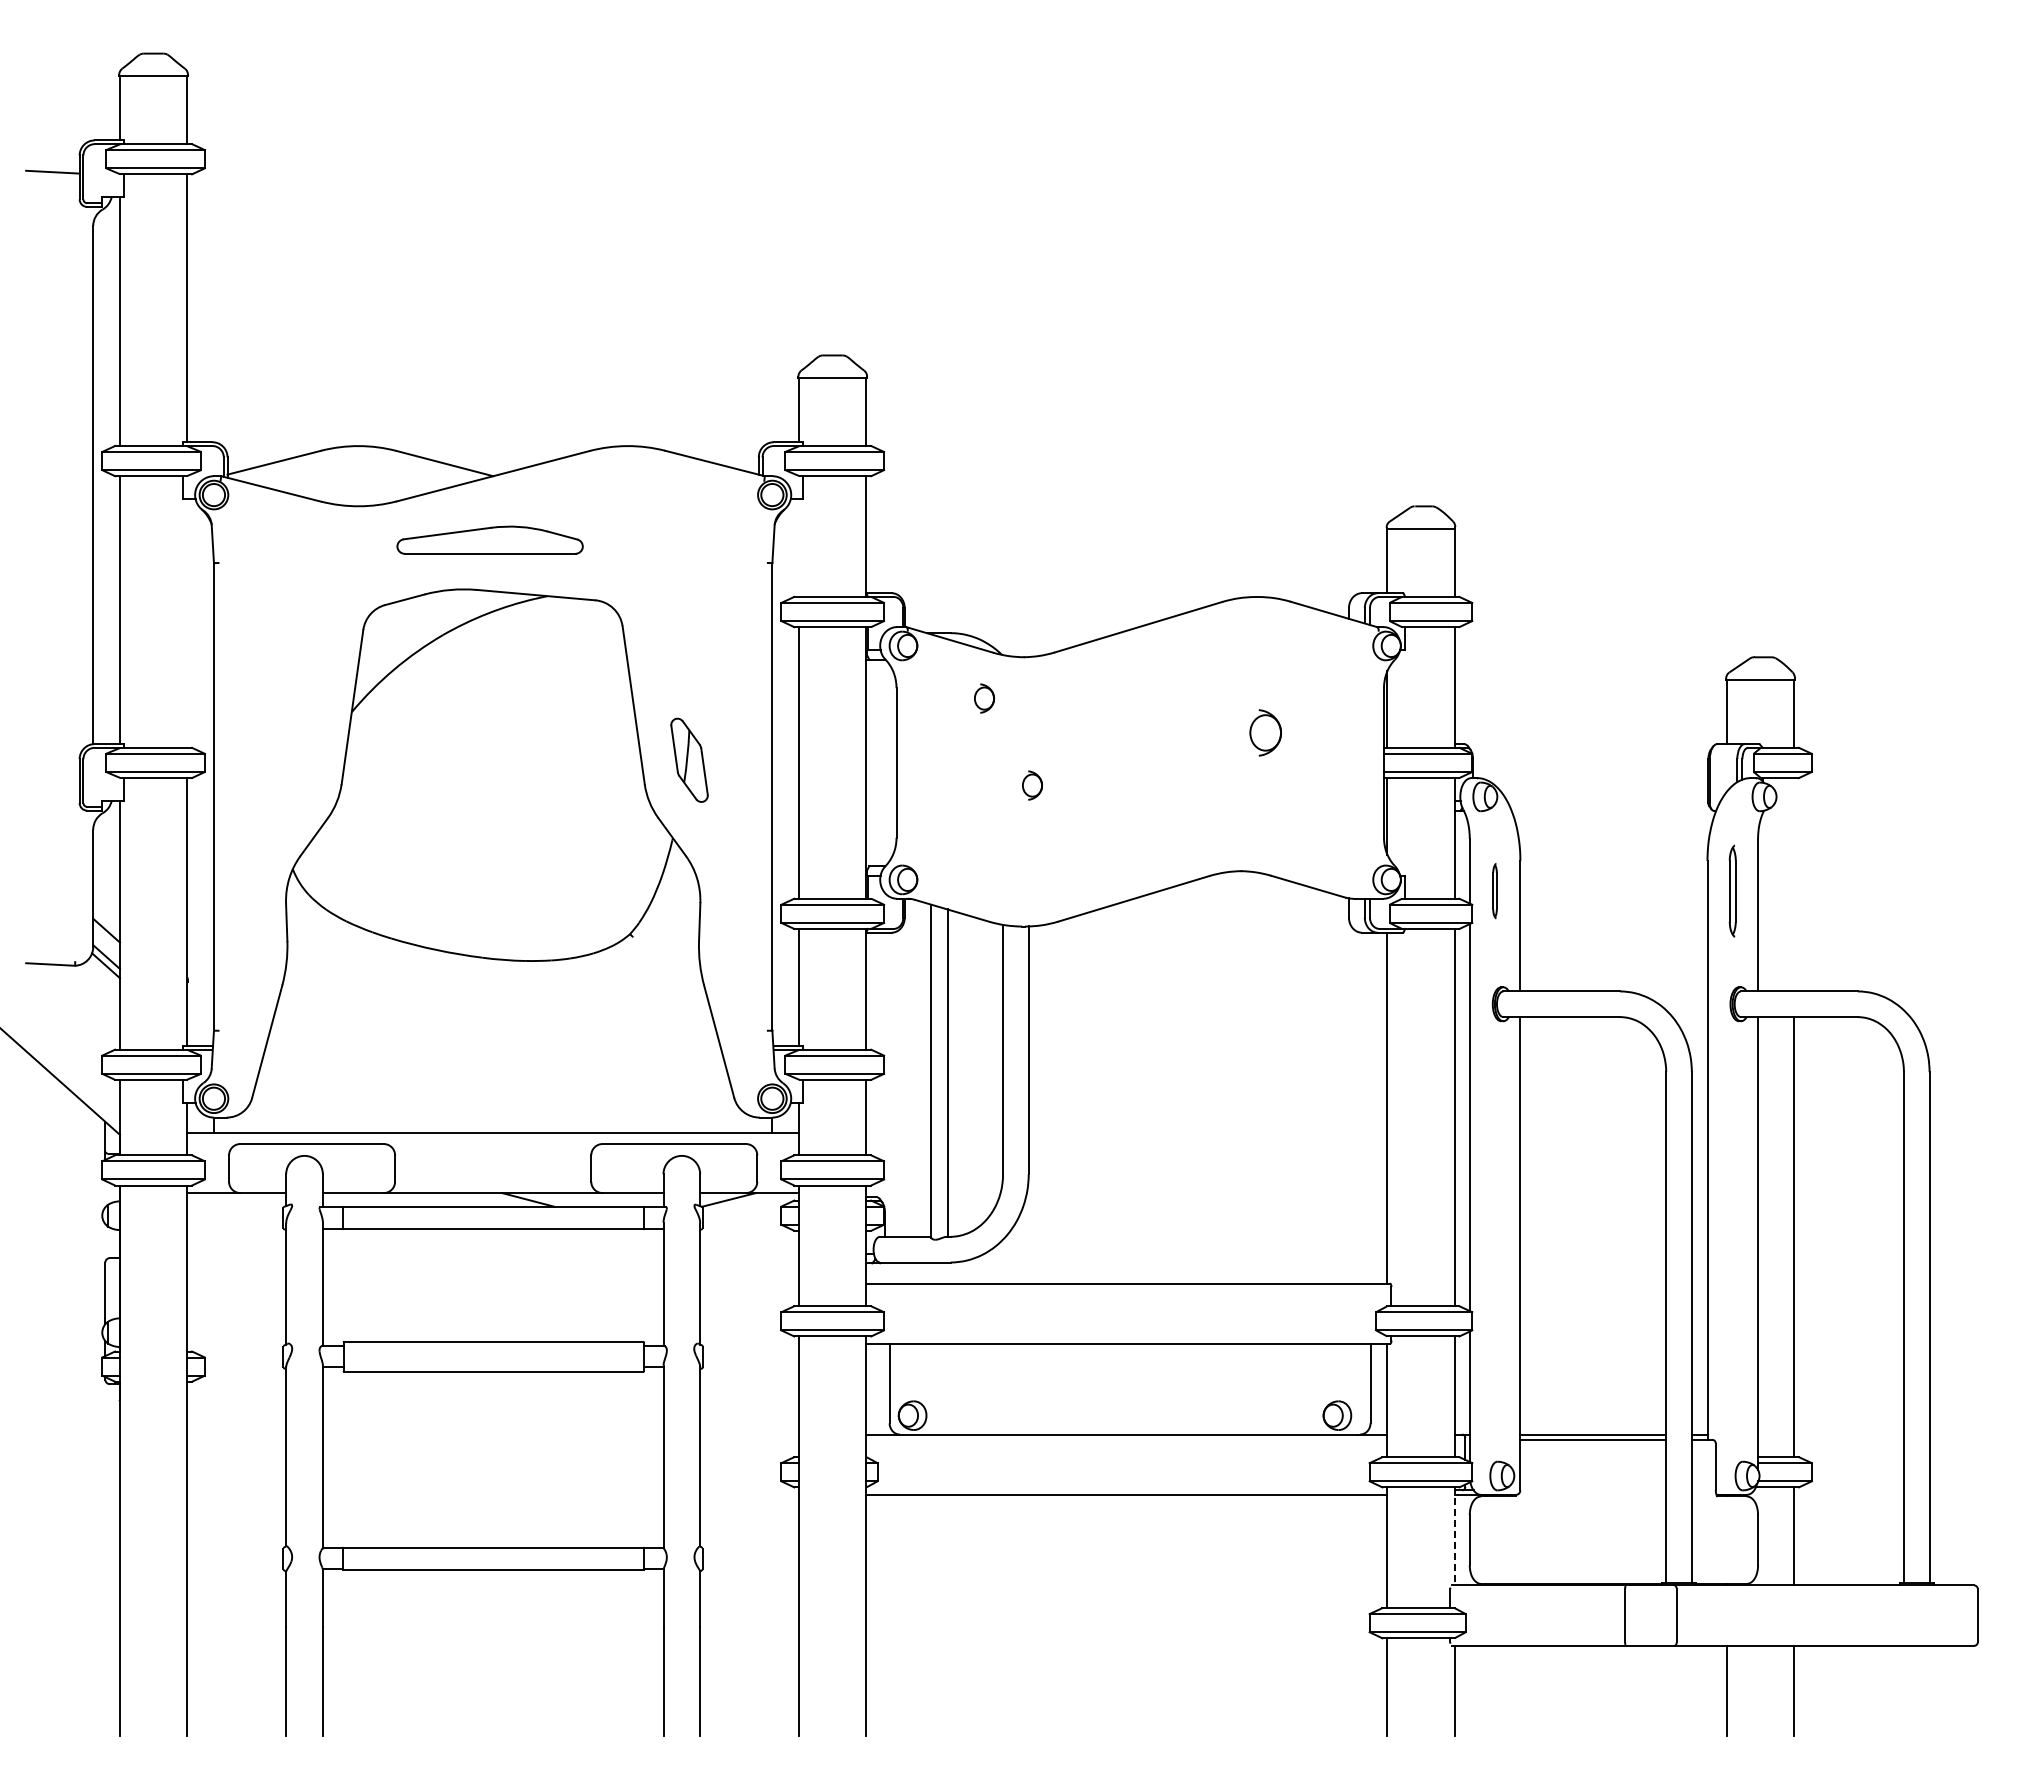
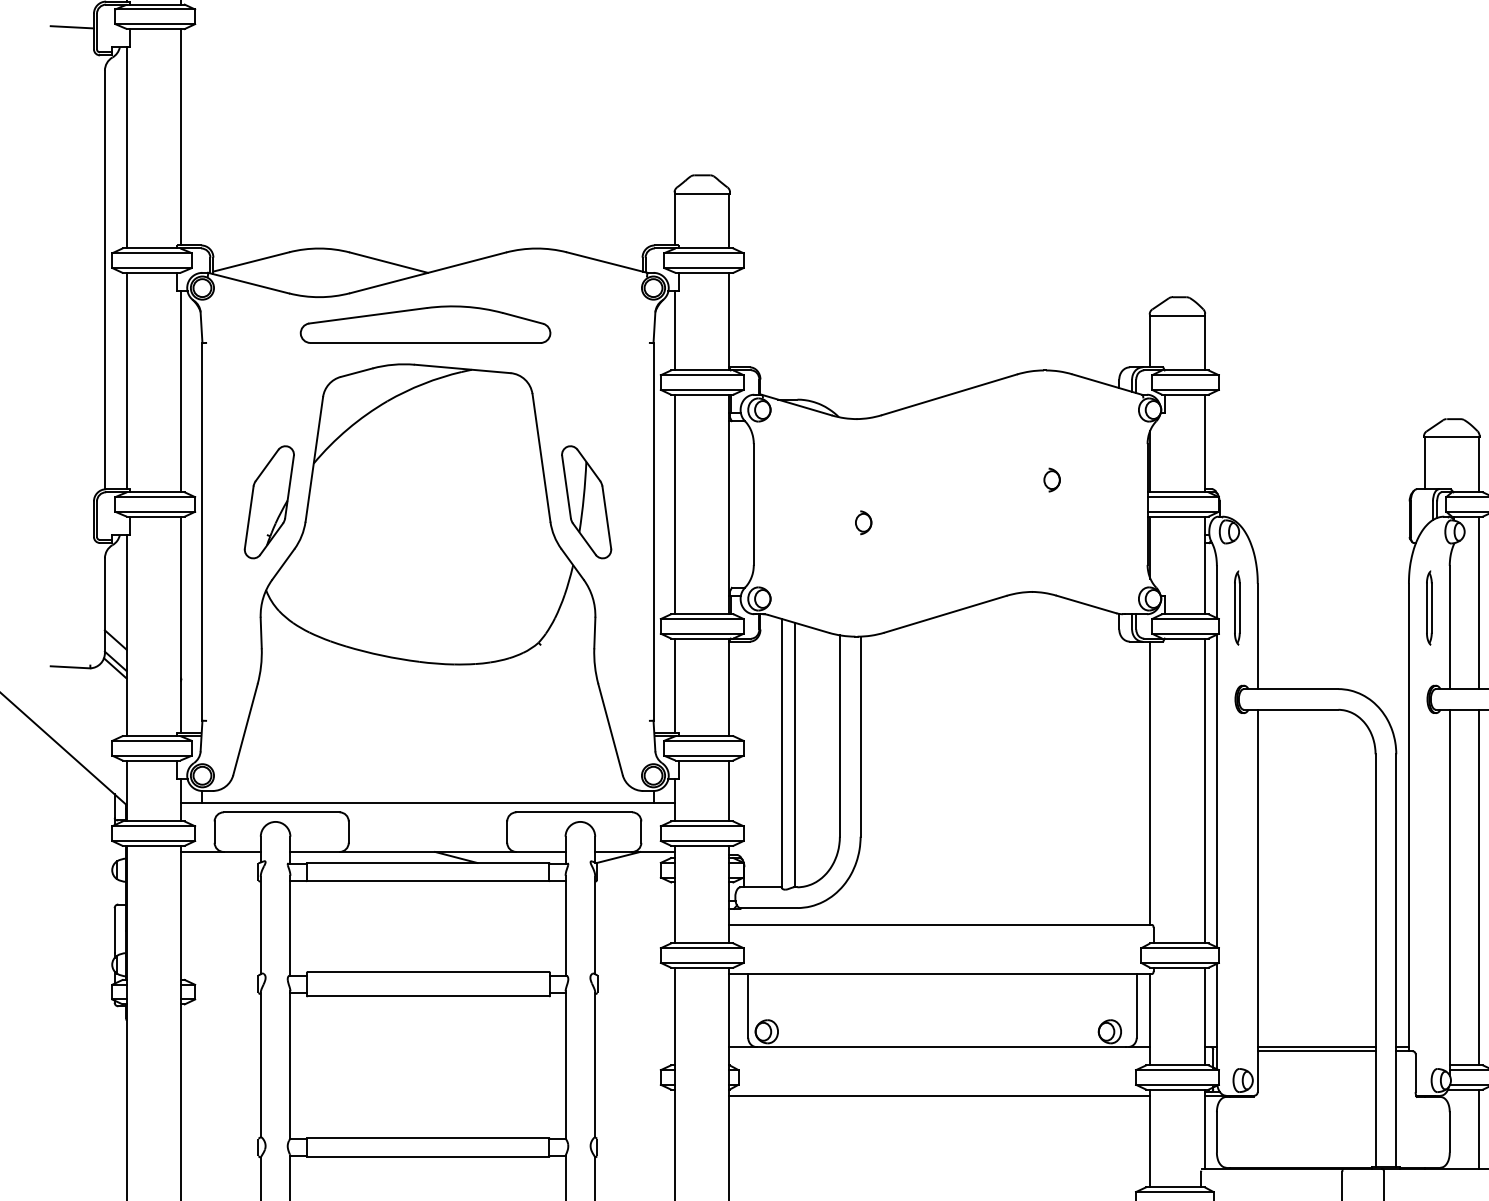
part: (489, 539) -> (425, 324), size x1.67
line: (799, 547) -> (675, 330), added
line: (187, 622) -> (181, 391), added
part: (984, 698) -> (824, 452), removed
part: (1265, 732) -> (1051, 479), size x0.62
part: (296, 760) -> (269, 502), added
part: (689, 760) -> (586, 502), size x1.67
line: (1794, 884) -> (1479, 602), added
part: (1494, 890) -> (1236, 607), size x1.67
line: (1454, 1536) -> (1204, 1129), dashed -> solid

